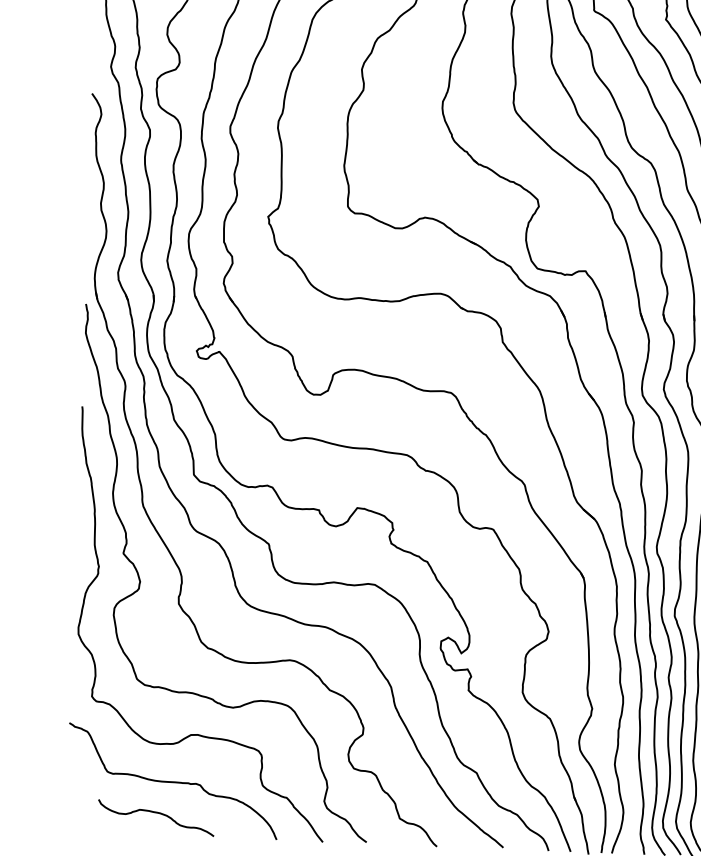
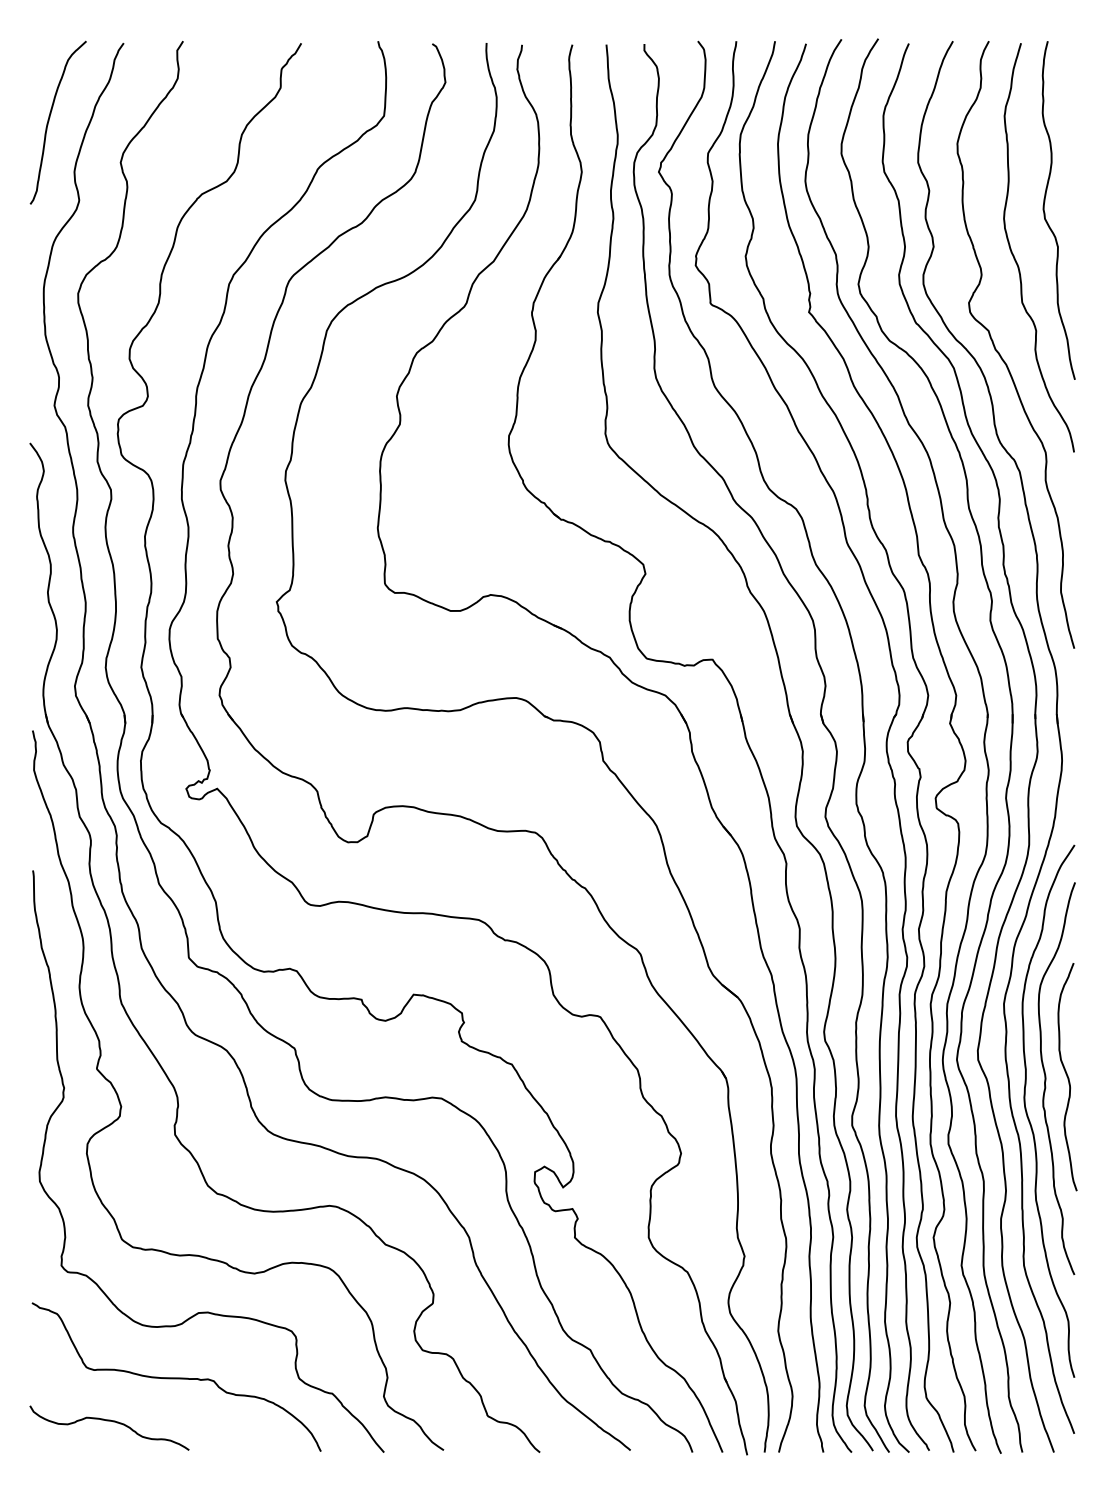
curve: (156, 813) -> (109, 1421), moved

